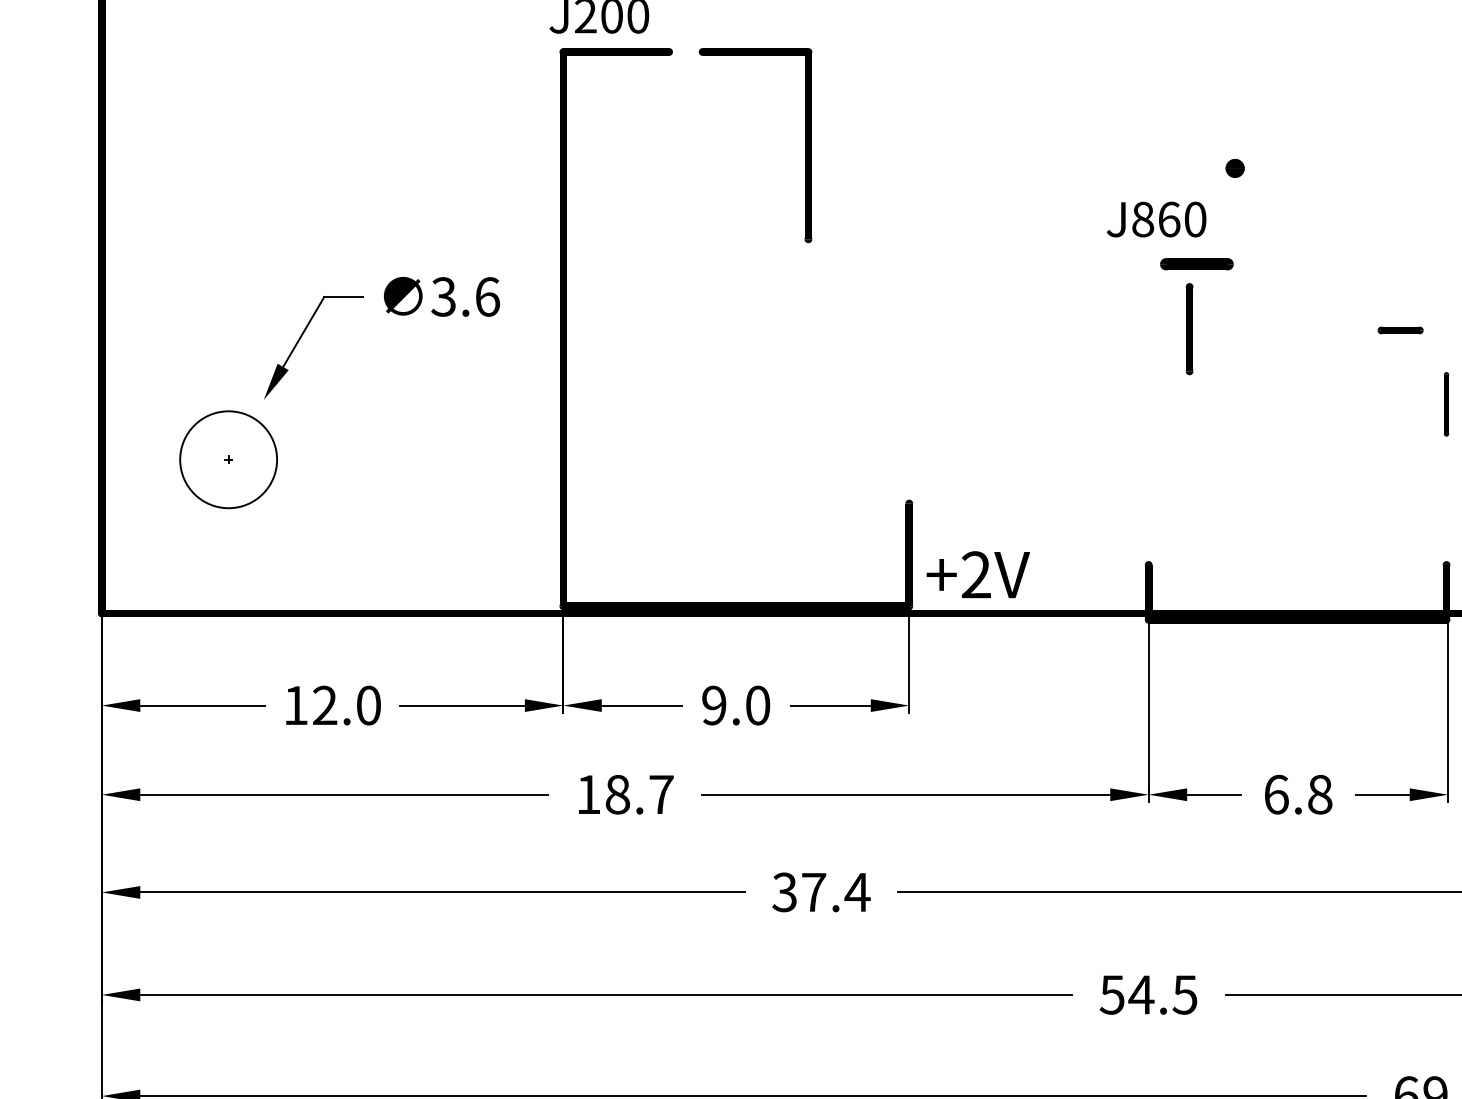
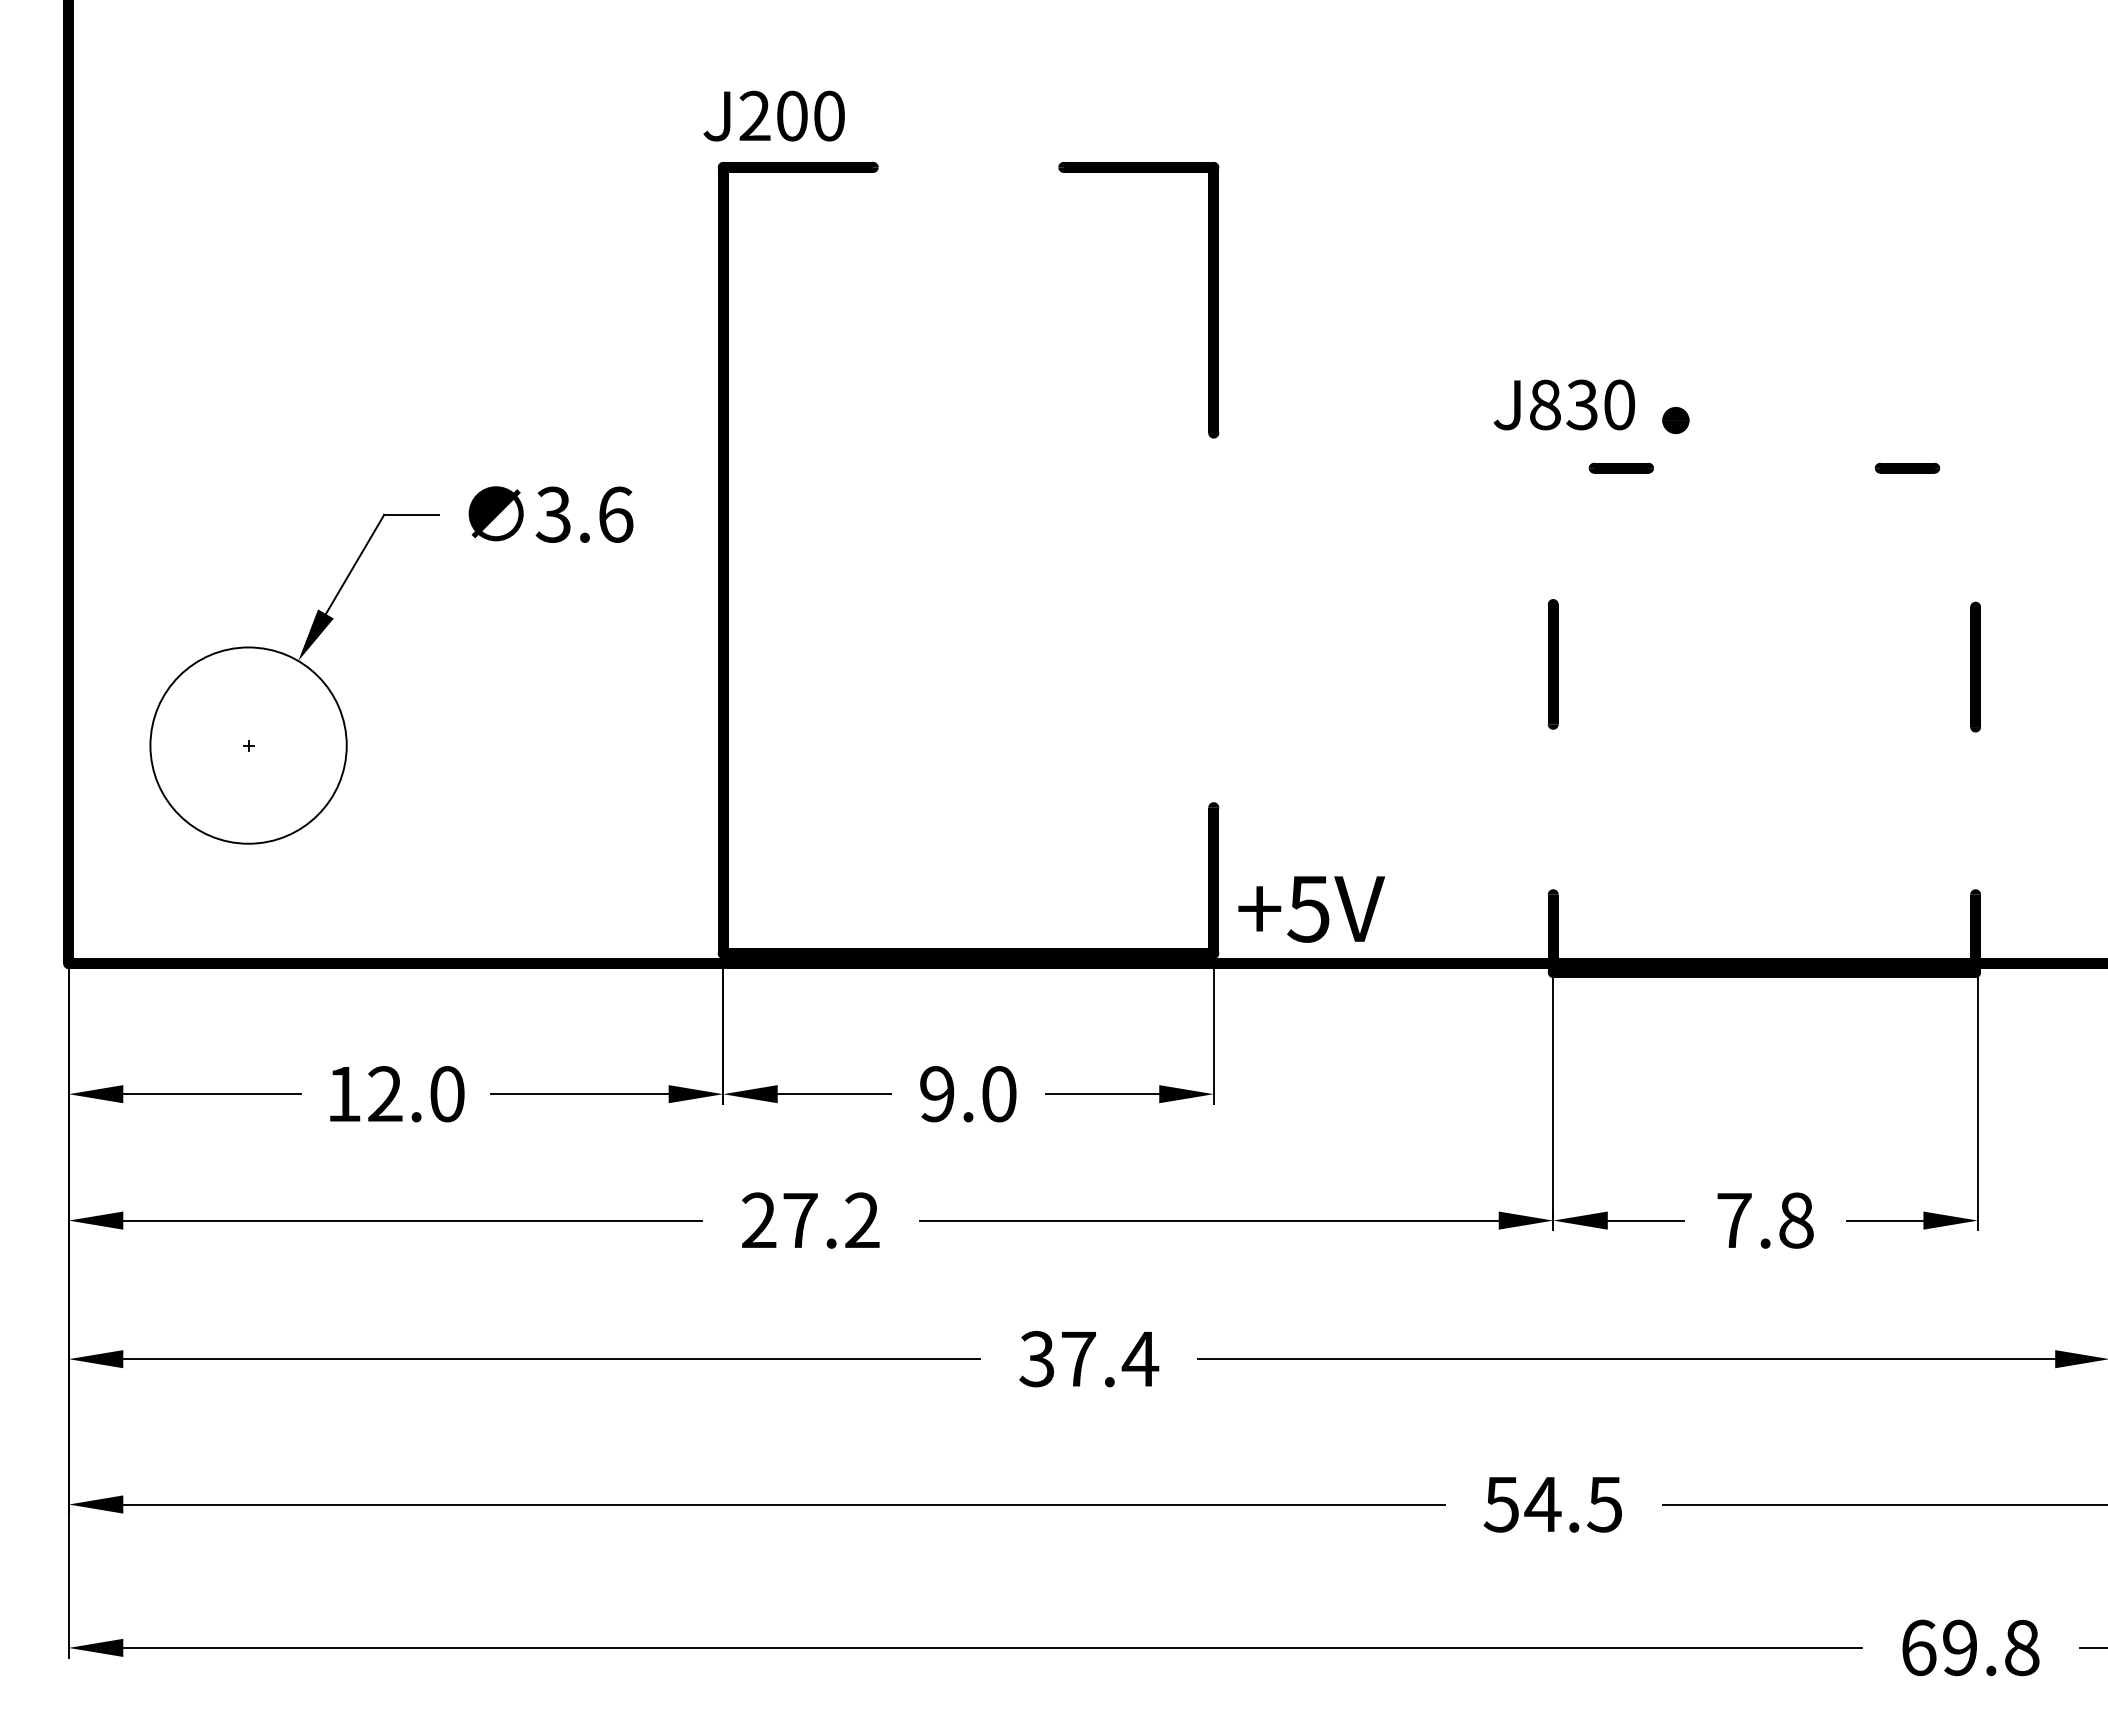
part: (804, 145) -> (1208, 299), moved
part: (1234, 168) -> (1675, 420), moved
text: (1169, 219) -> (1582, 404), J860 -> J830
part: (1196, 263) -> (1620, 467), size x0.62
part: (1189, 329) -> (1552, 664), moved
part: (1400, 329) -> (1907, 467), moved
part: (1446, 403) -> (1975, 666), size x1.43
circle: (228, 459) -> (248, 745), size x1.43
text: (976, 574) -> (1308, 908), +2V -> +5V
text: (624, 794) -> (810, 1220), 18.7 -> 27.2
text: (1276, 794) -> (1734, 1220), 6.8 -> 7.8

